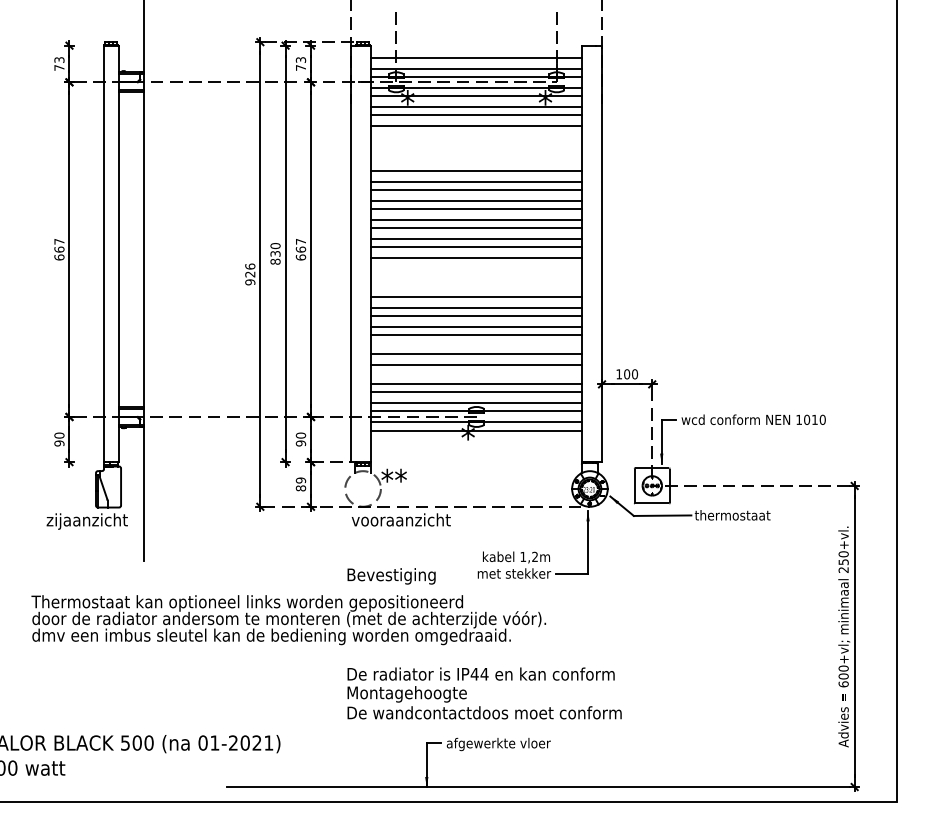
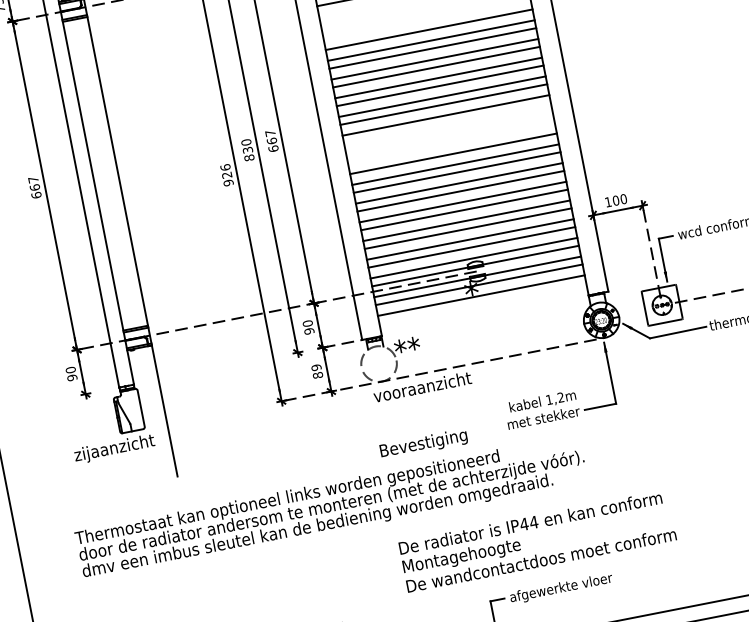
line: (476, 346) -> (462, 202), added
line: (476, 373) -> (468, 228), added
line: (476, 441) -> (481, 295), added

